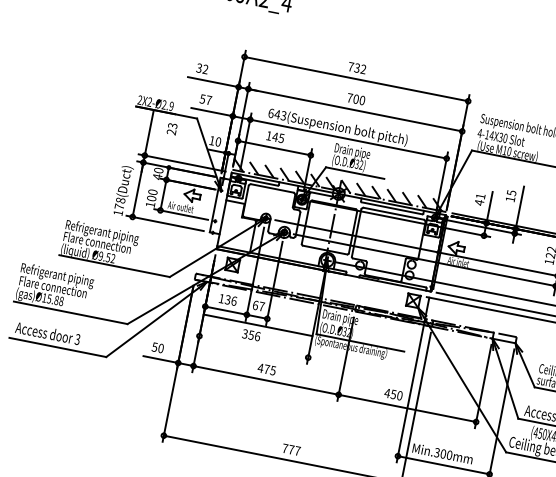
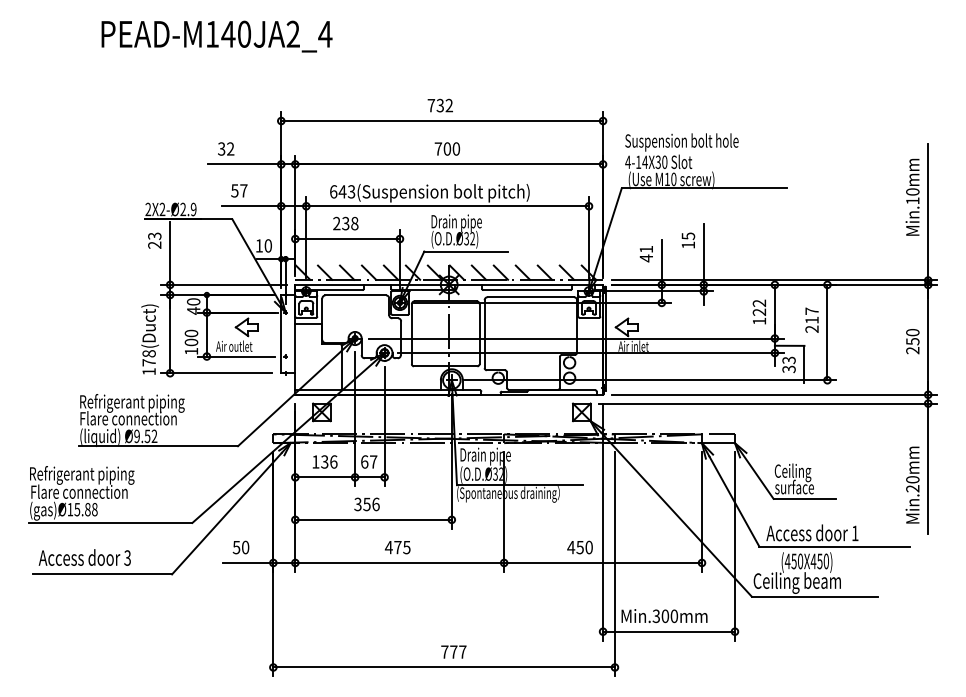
text: (171, 128) -> (154, 240), moved
text: (275, 137) -> (345, 223), 145 -> 238
line: (258, 325) -> (373, 519), moved

